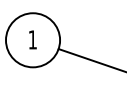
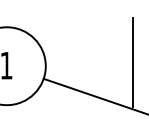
line: (120, 37) -> (132, 62), added

